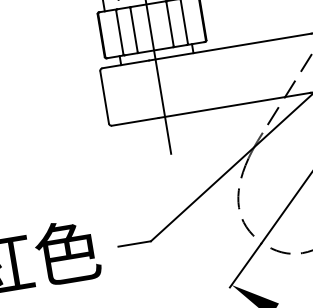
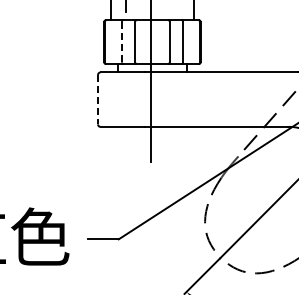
line: (119, 32) -> (121, 42), solid -> dashed
line: (105, 97) -> (98, 99), solid -> dashed

